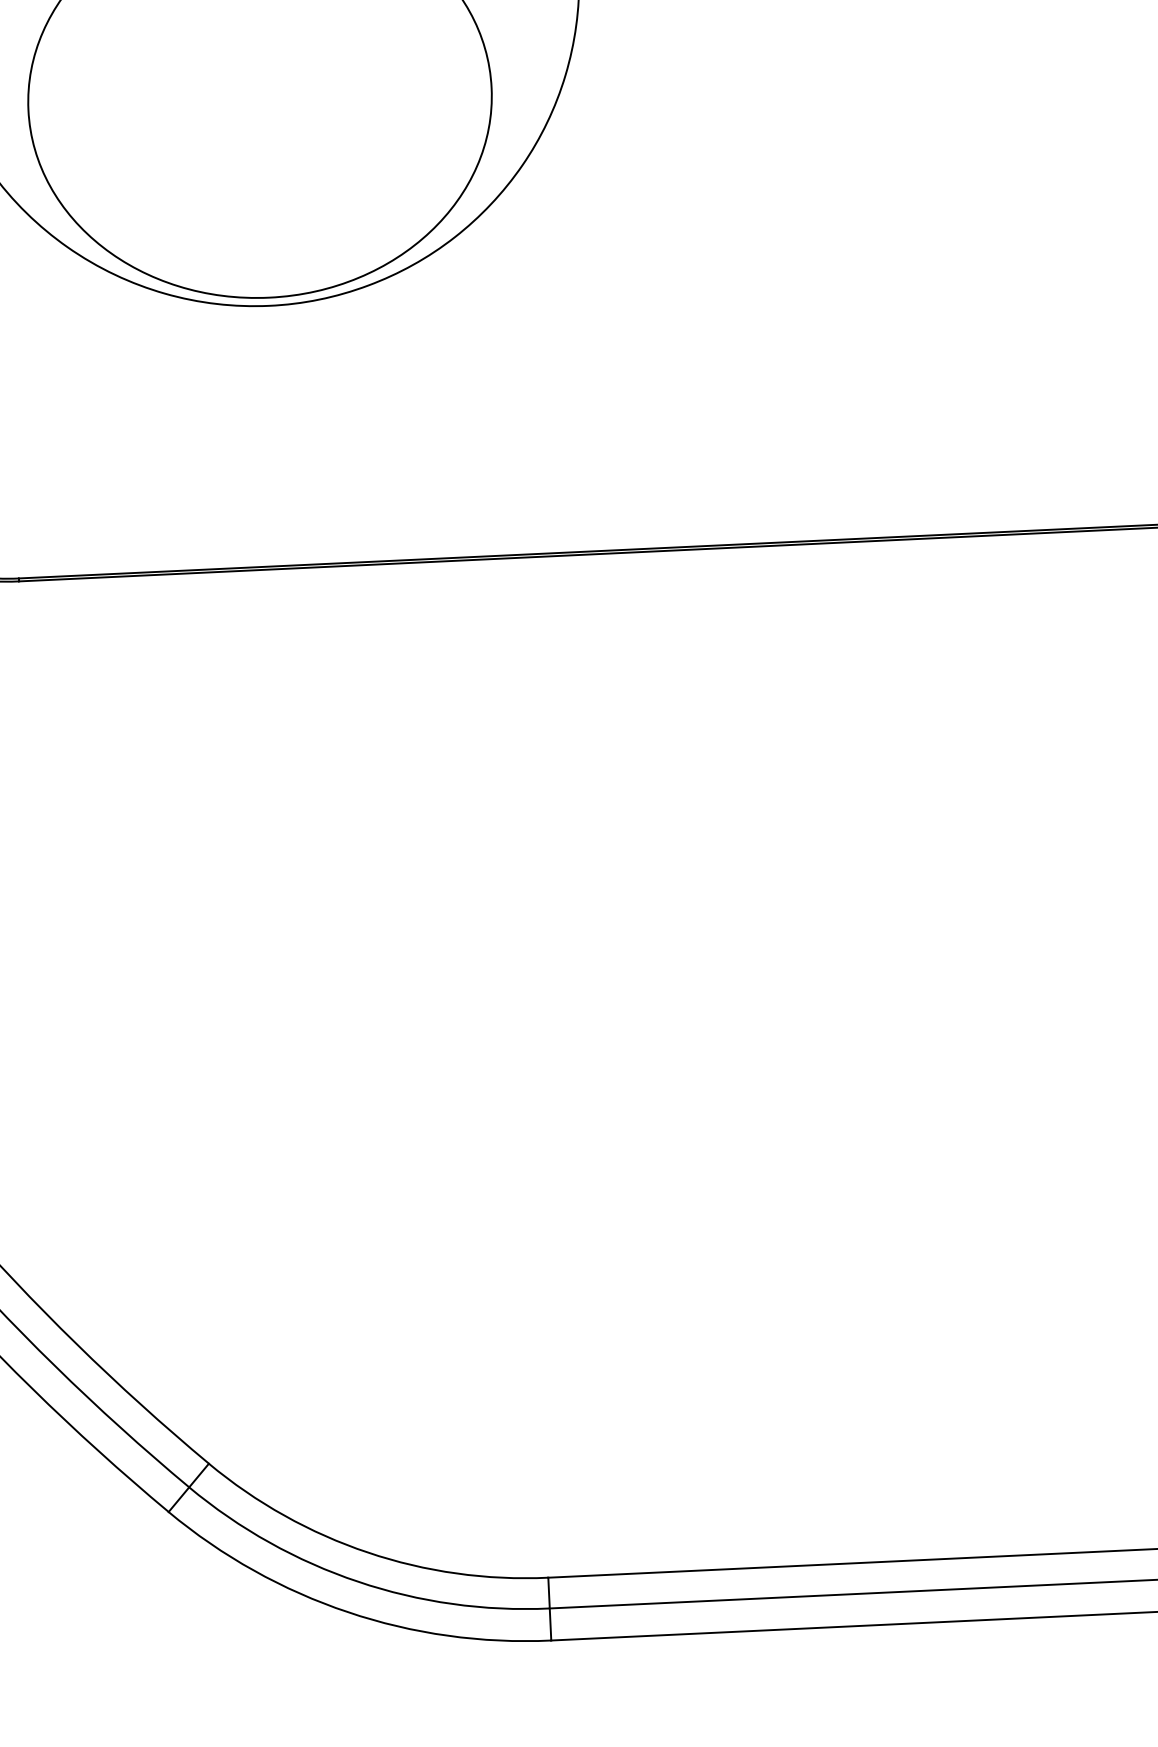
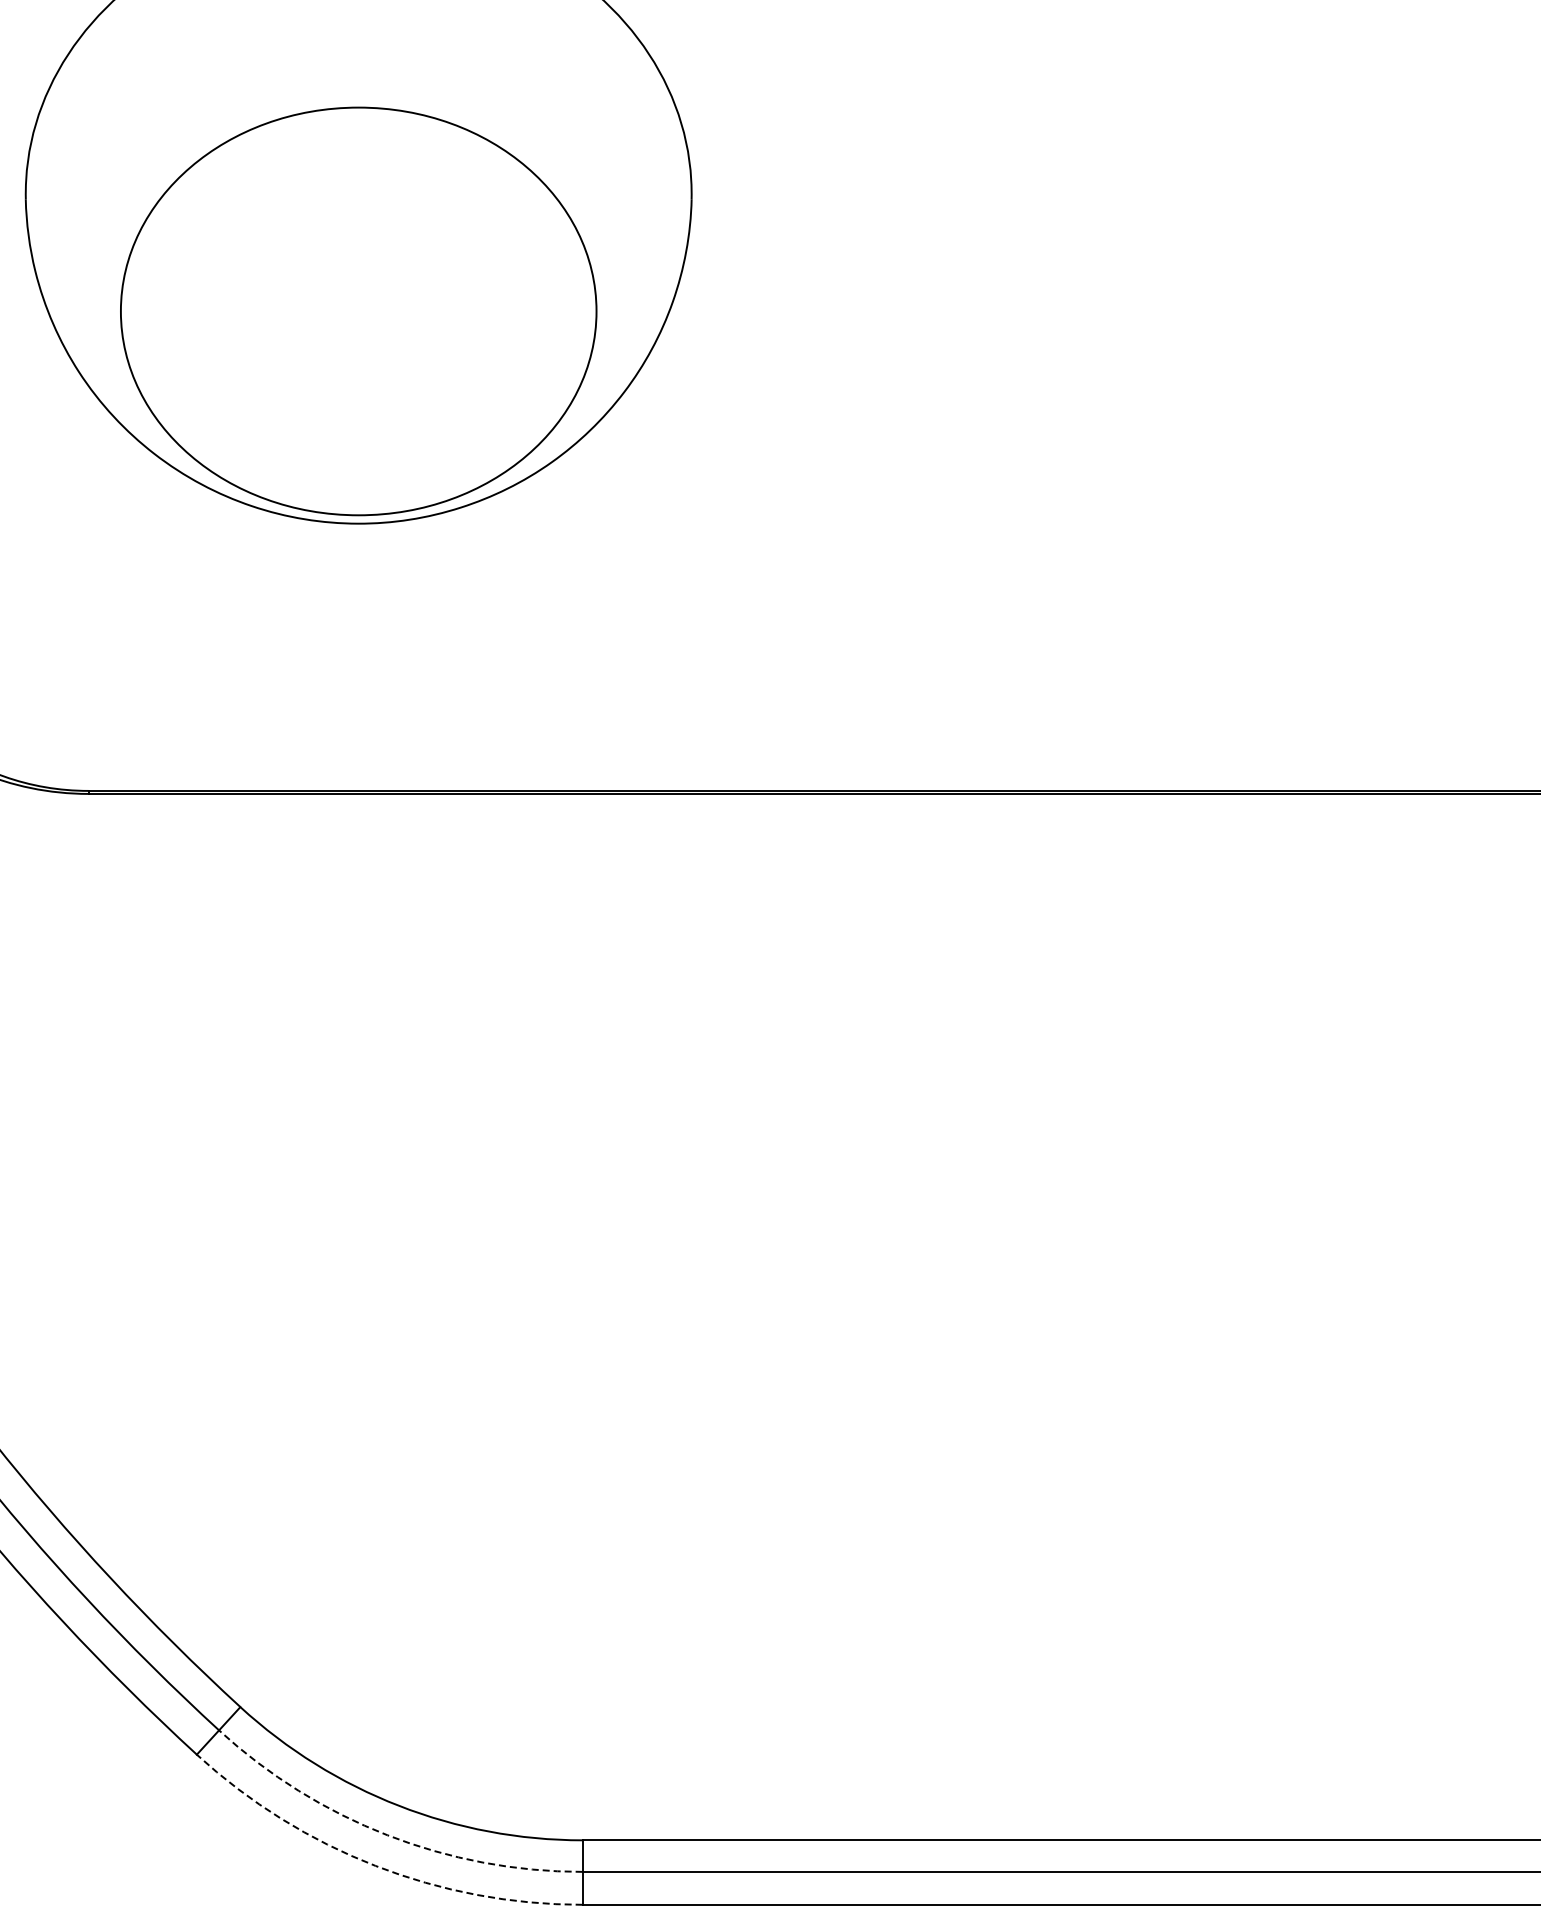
arc: (358, 1581) -> (387, 1835), solid -> dashed
arc: (347, 1611) -> (375, 1865), solid -> dashed

